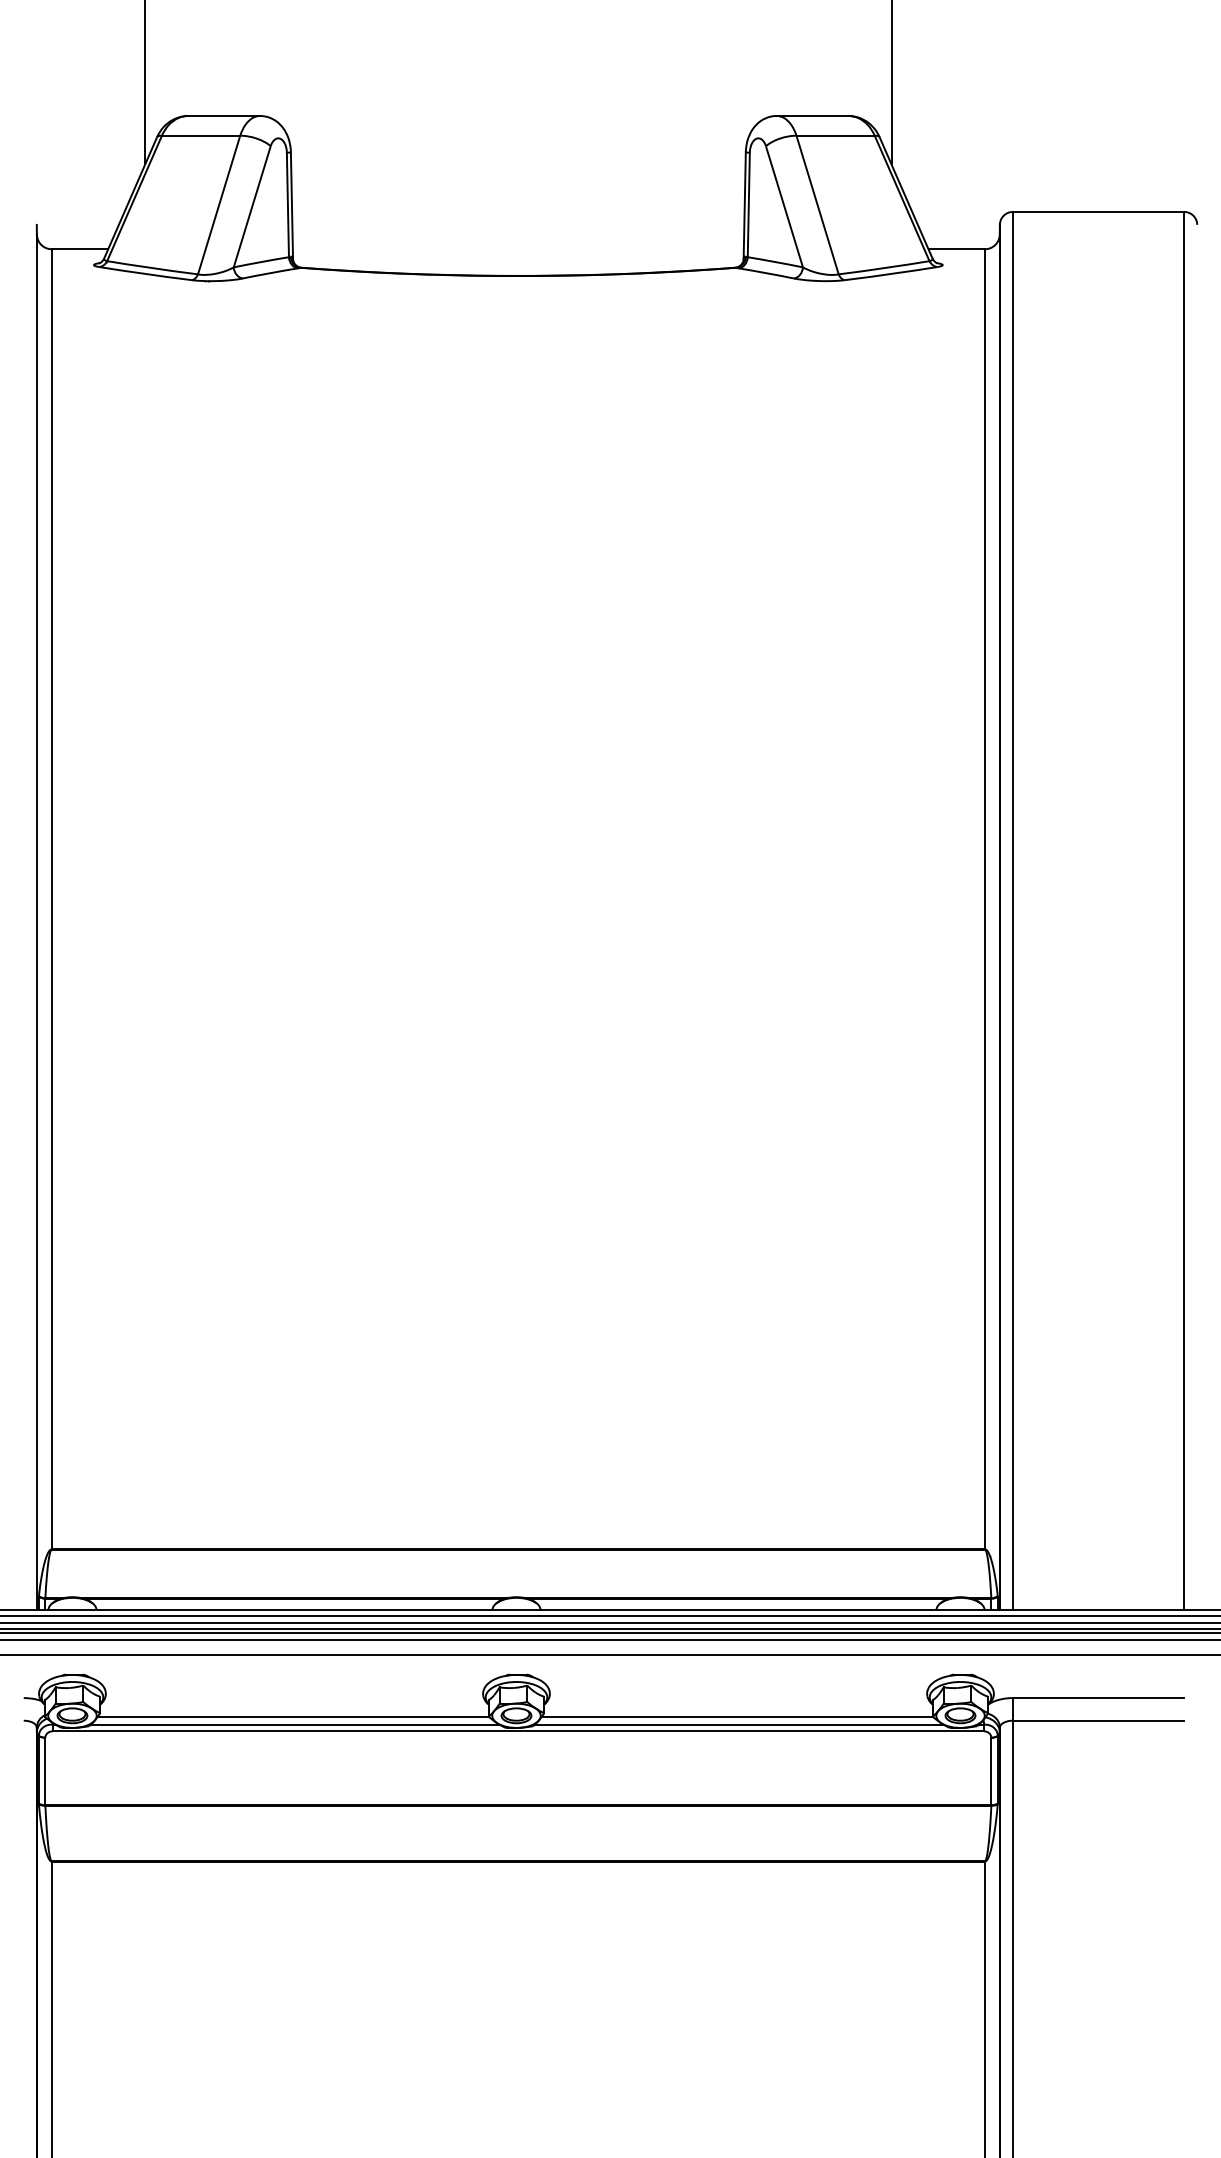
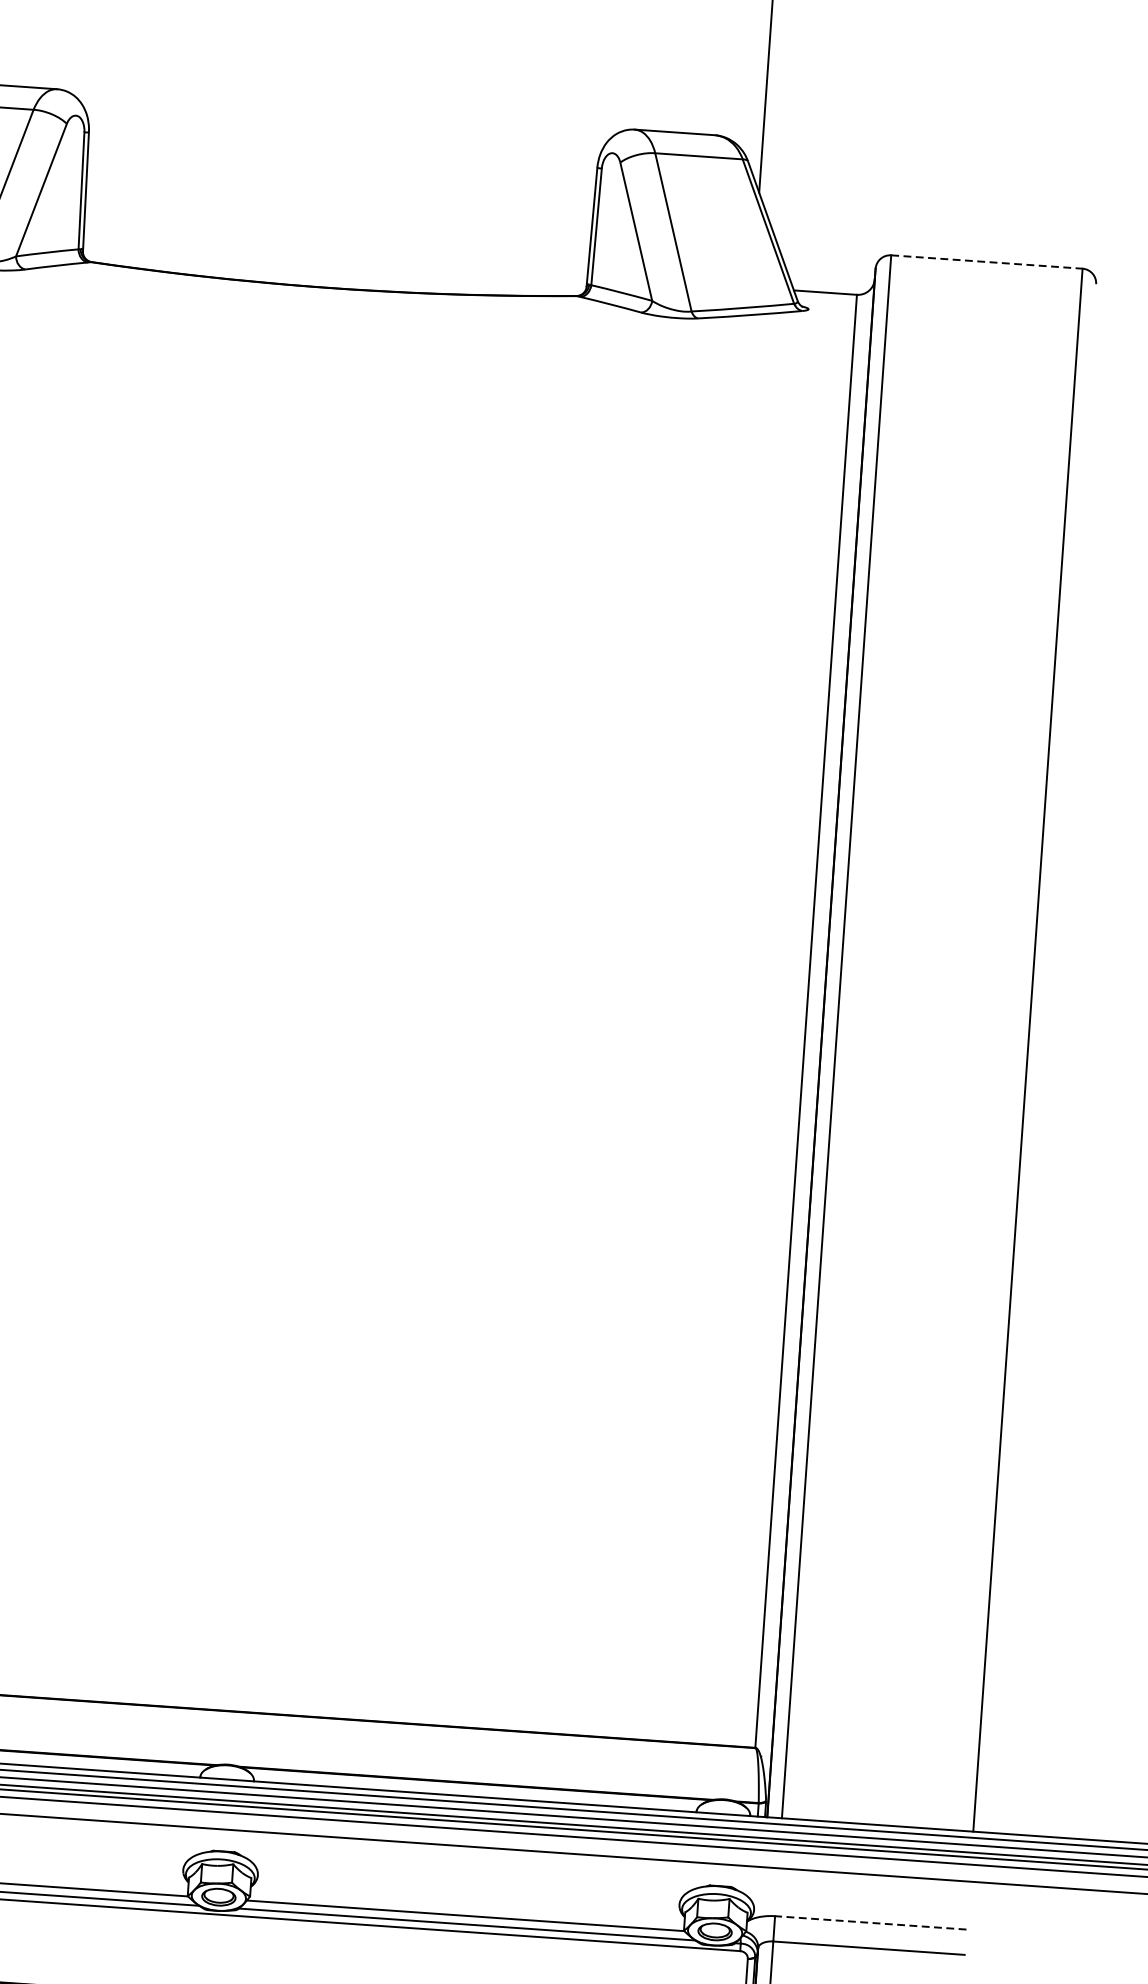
line: (1098, 211) -> (986, 261), solid -> dashed
line: (1098, 1698) -> (870, 1923), solid -> dashed

